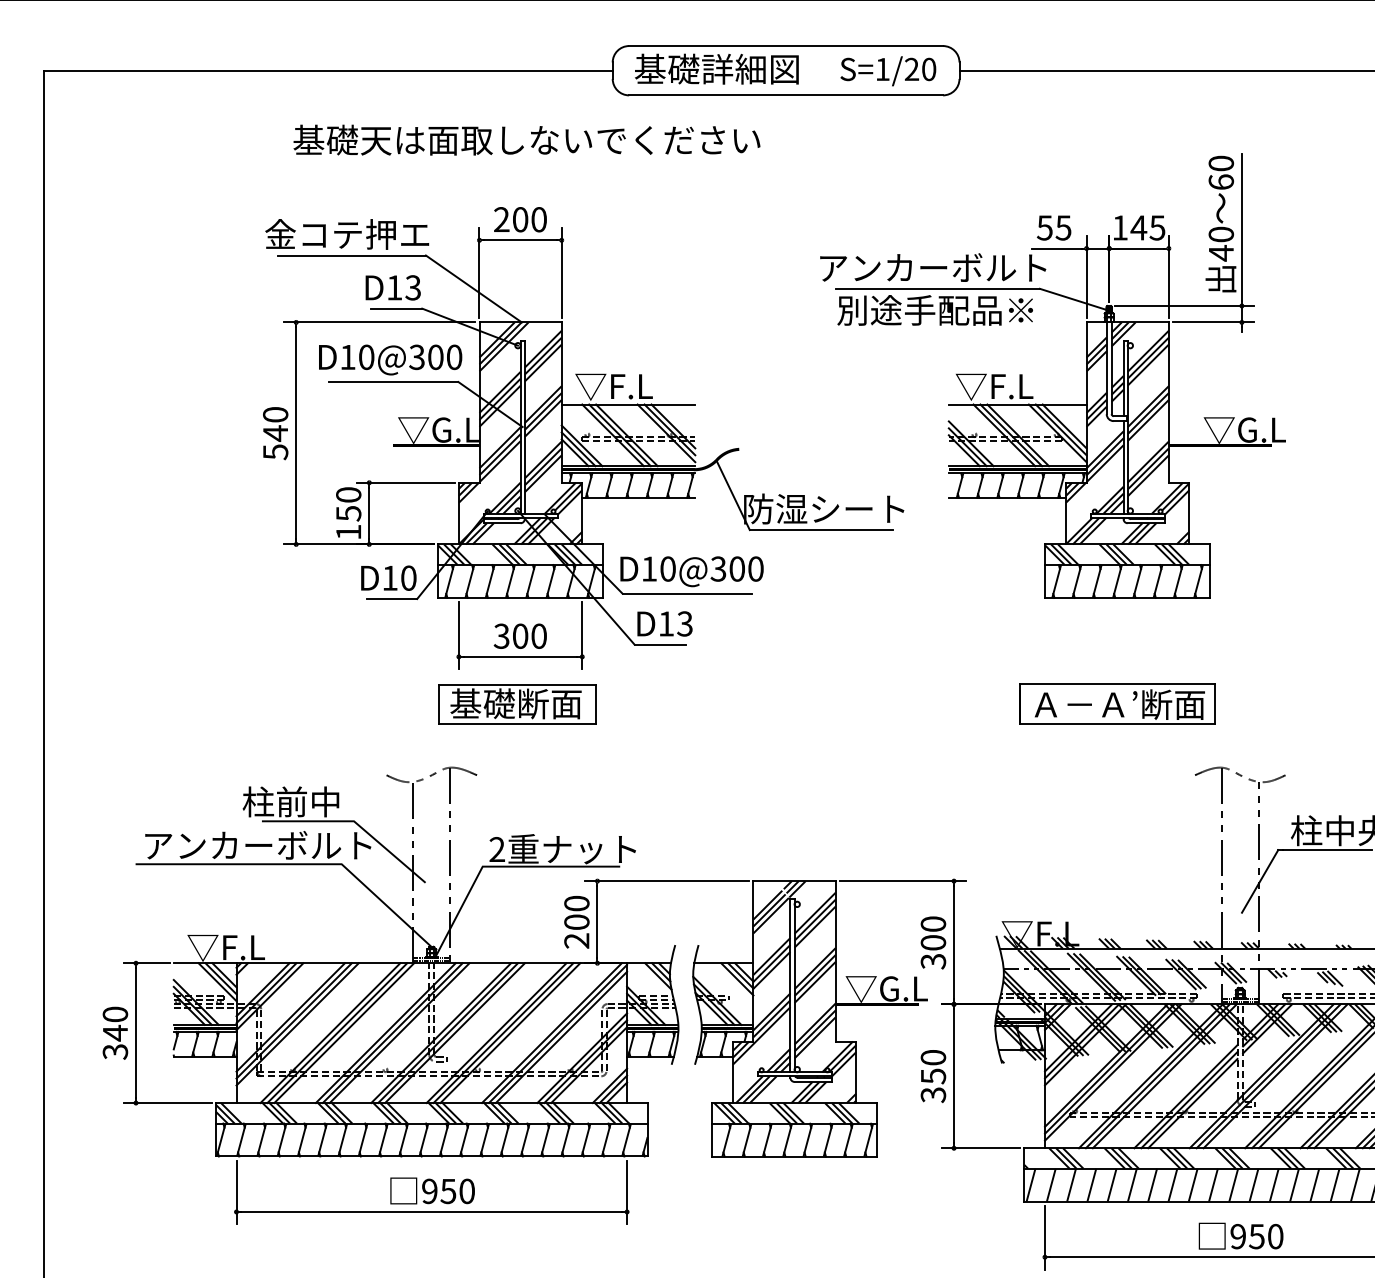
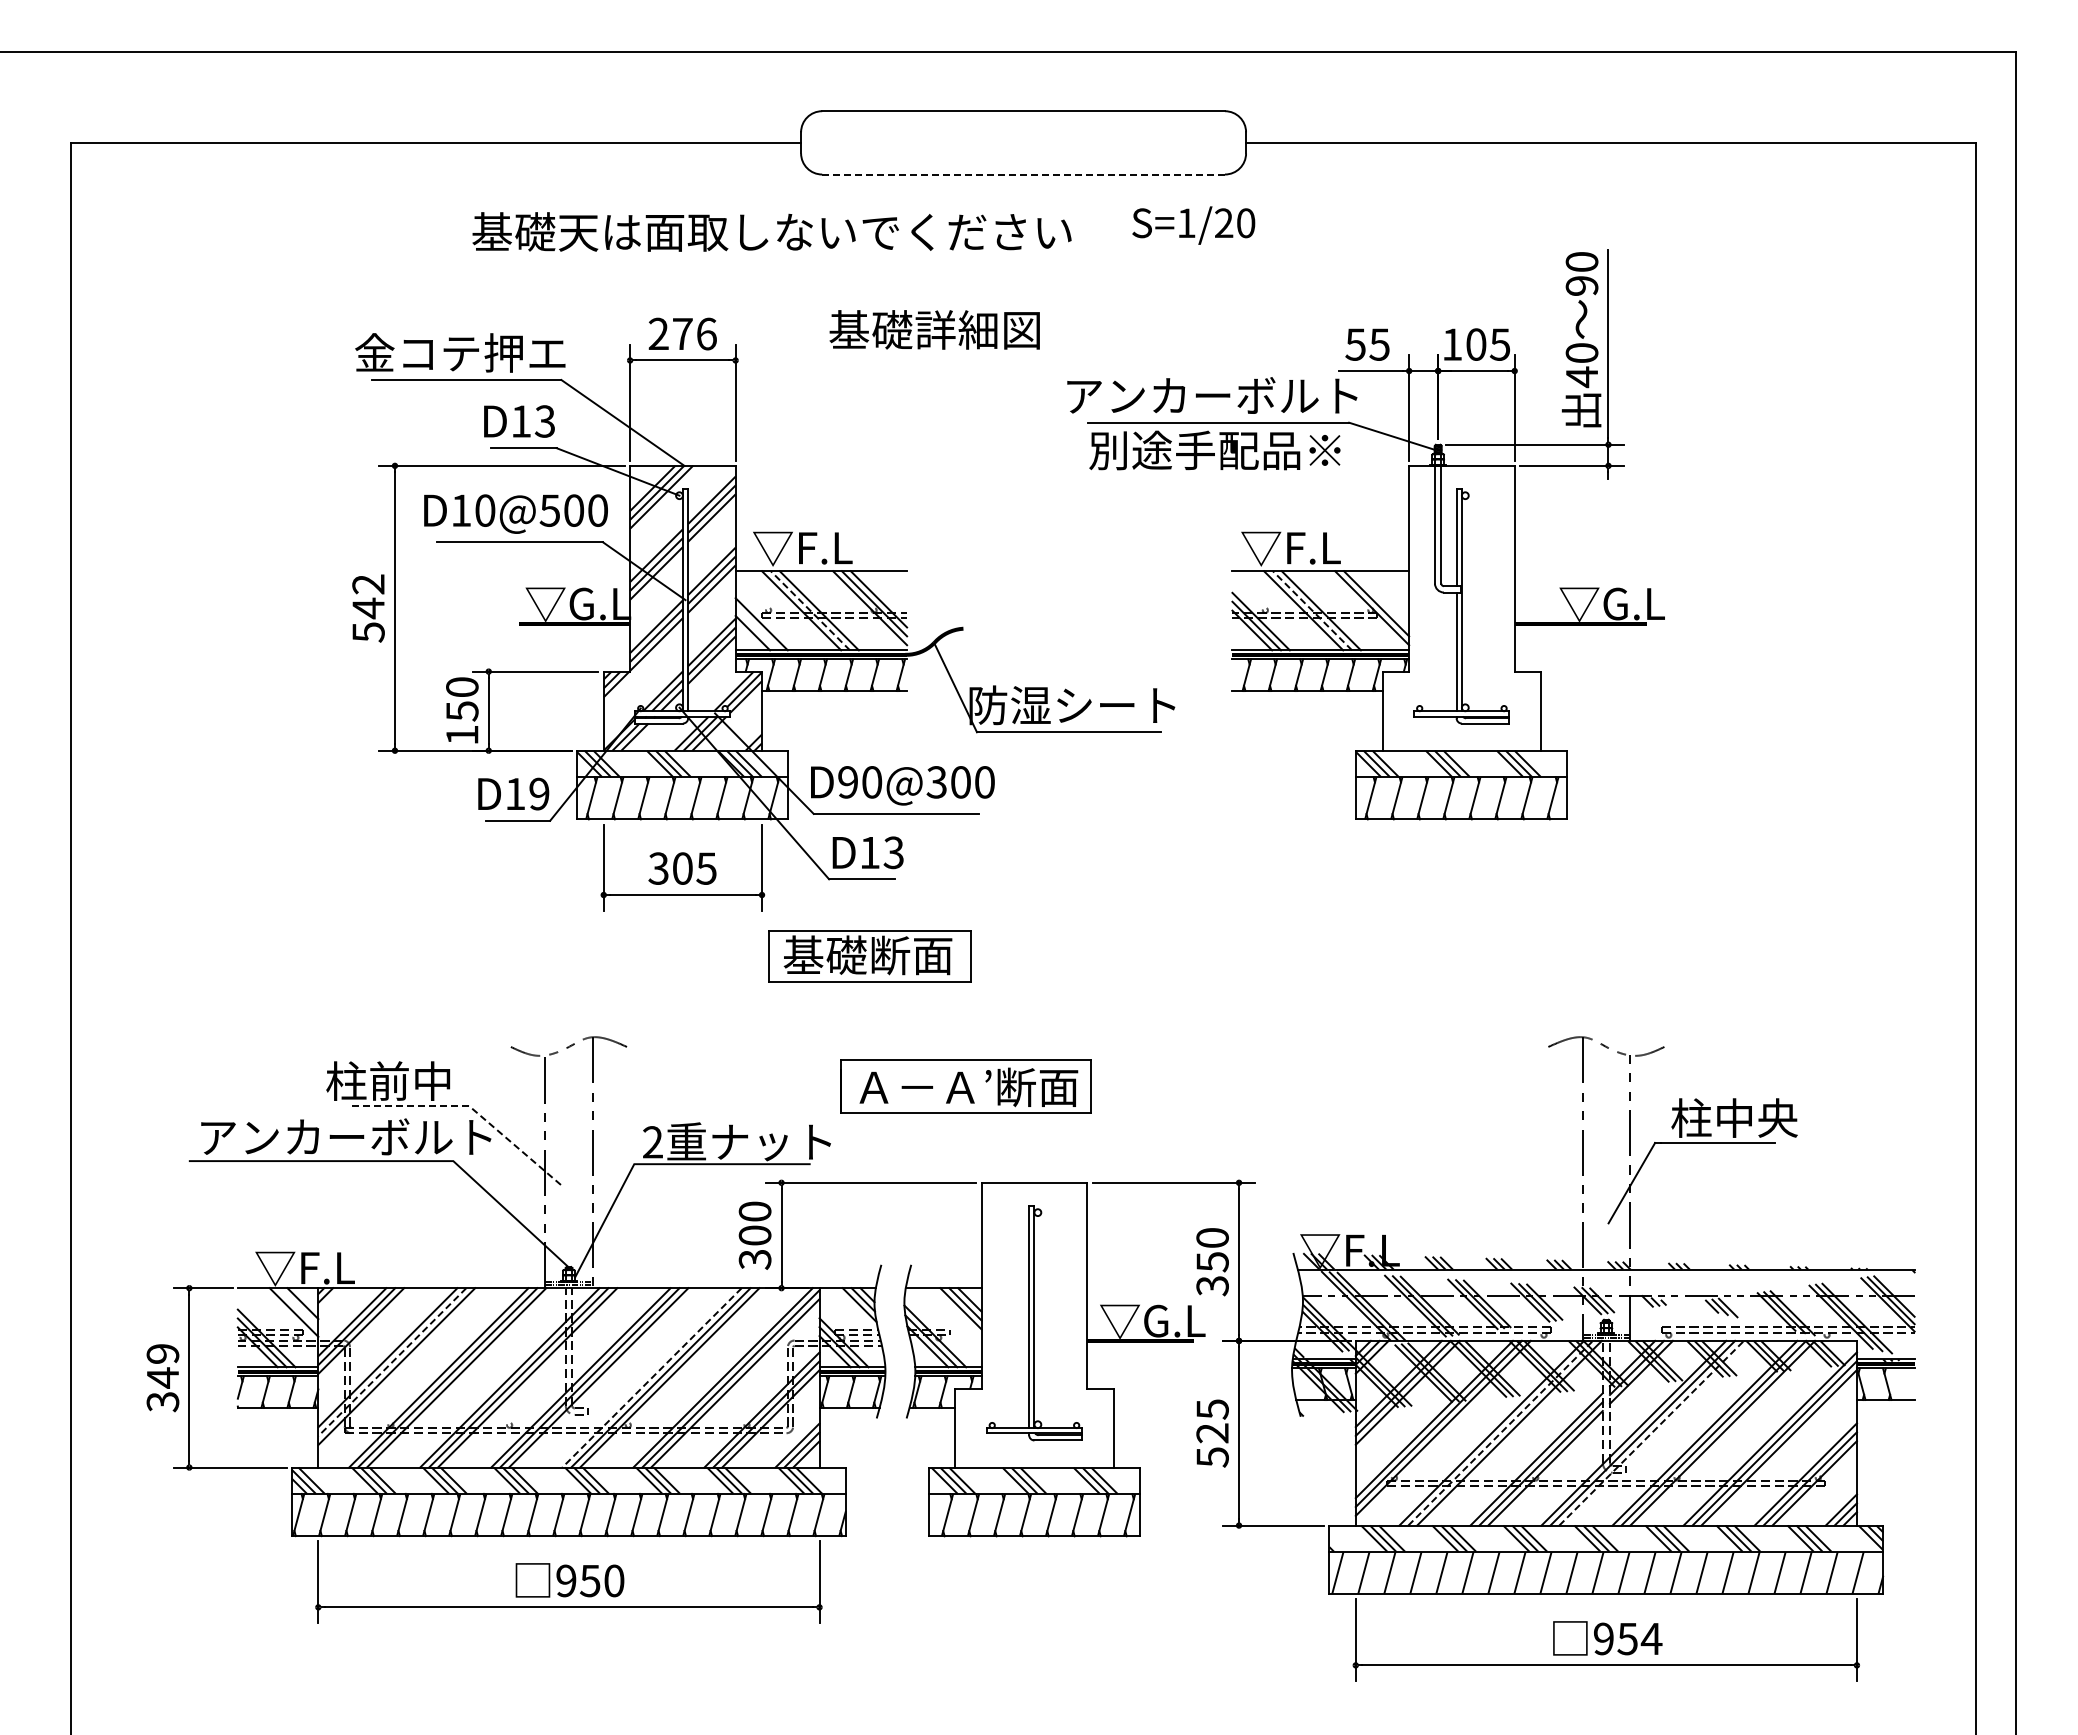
text: (716, 68) -> (934, 329), moved
text: (888, 71) -> (1193, 225), moved
line: (786, 95) -> (1023, 174), solid -> dashed
text: (526, 139) -> (771, 231), moved
text: (1220, 181) -> (1581, 285), 60 -> 90
text: (529, 219) -> (694, 333), 200 -> 276
text: (1139, 227) -> (1476, 344), 145 -> 105
text: (416, 357) -> (549, 510), D10@300 -> D10@500
text: (275, 414) -> (368, 584), 540 -> 542
line: (1064, 426) -> (1380, 599), removed
hatch: (1127, 432) -> (1461, 607), removed
line: (620, 435) -> (810, 610), solid -> dashed
line: (1011, 435) -> (1312, 610), solid -> dashed
line: (577, 449) -> (756, 628), removed
text: (648, 569) -> (847, 782), D10@300 -> D90@300
text: (408, 577) -> (539, 793), D10 -> D19
text: (539, 636) -> (706, 868), 300 -> 305
part: (517, 704) -> (869, 956), moved
part: (1117, 704) -> (965, 1086), moved
line: (354, 821) -> (469, 1106), solid -> dashed
text: (577, 940) -> (755, 1259), 200 -> 300
text: (933, 943) -> (1212, 1262), 300 -> 350
line: (221, 978) -> (298, 1307), removed
hatch: (794, 991) -> (1034, 1324), removed
text: (115, 1014) -> (162, 1353), 340 -> 349
line: (294, 1021) -> (392, 1362), solid -> dashed
line: (496, 1032) -> (652, 1377), solid -> dashed
text: (933, 1076) -> (1212, 1433), 350 -> 525
line: (1157, 1076) -> (1500, 1433), solid -> dashed
line: (1275, 1076) -> (1651, 1433), solid -> dashed
text: (1275, 1236) -> (1651, 1638), 950 -> 954

